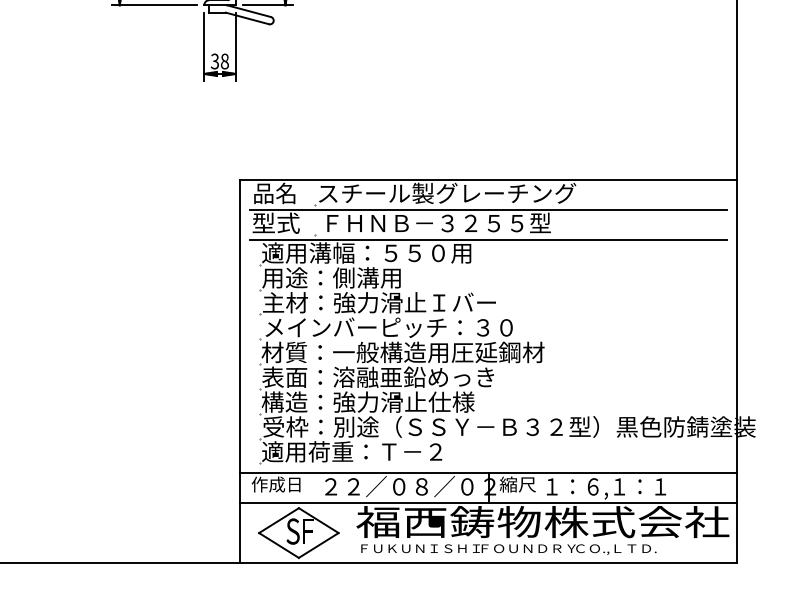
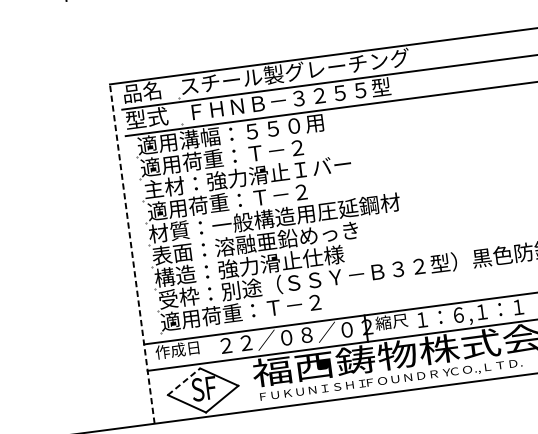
text: (353, 277) -> (221, 157), 用途：側溝用 -> 適用荷重：Ｔ－２
text: (387, 327) -> (257, 197), メインバーピッチ：３０ -> 適用荷重：Ｔ－２
line: (240, 371) -> (132, 254), solid -> dashed
line: (279, 520) -> (184, 381), solid -> dashed

